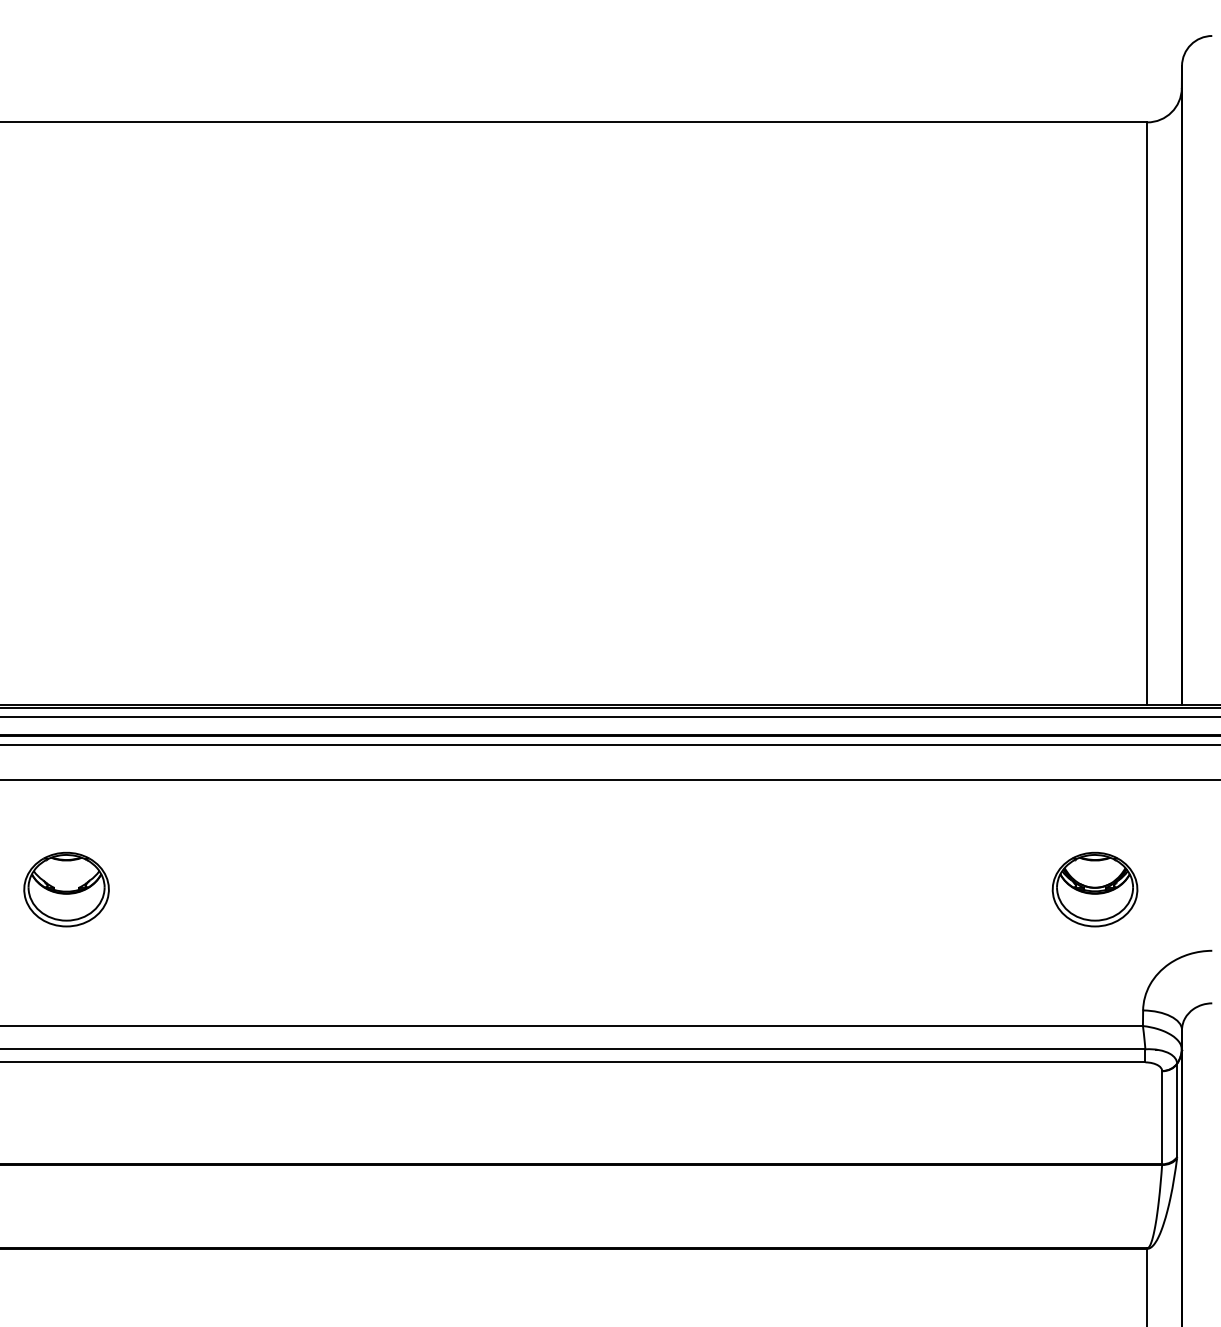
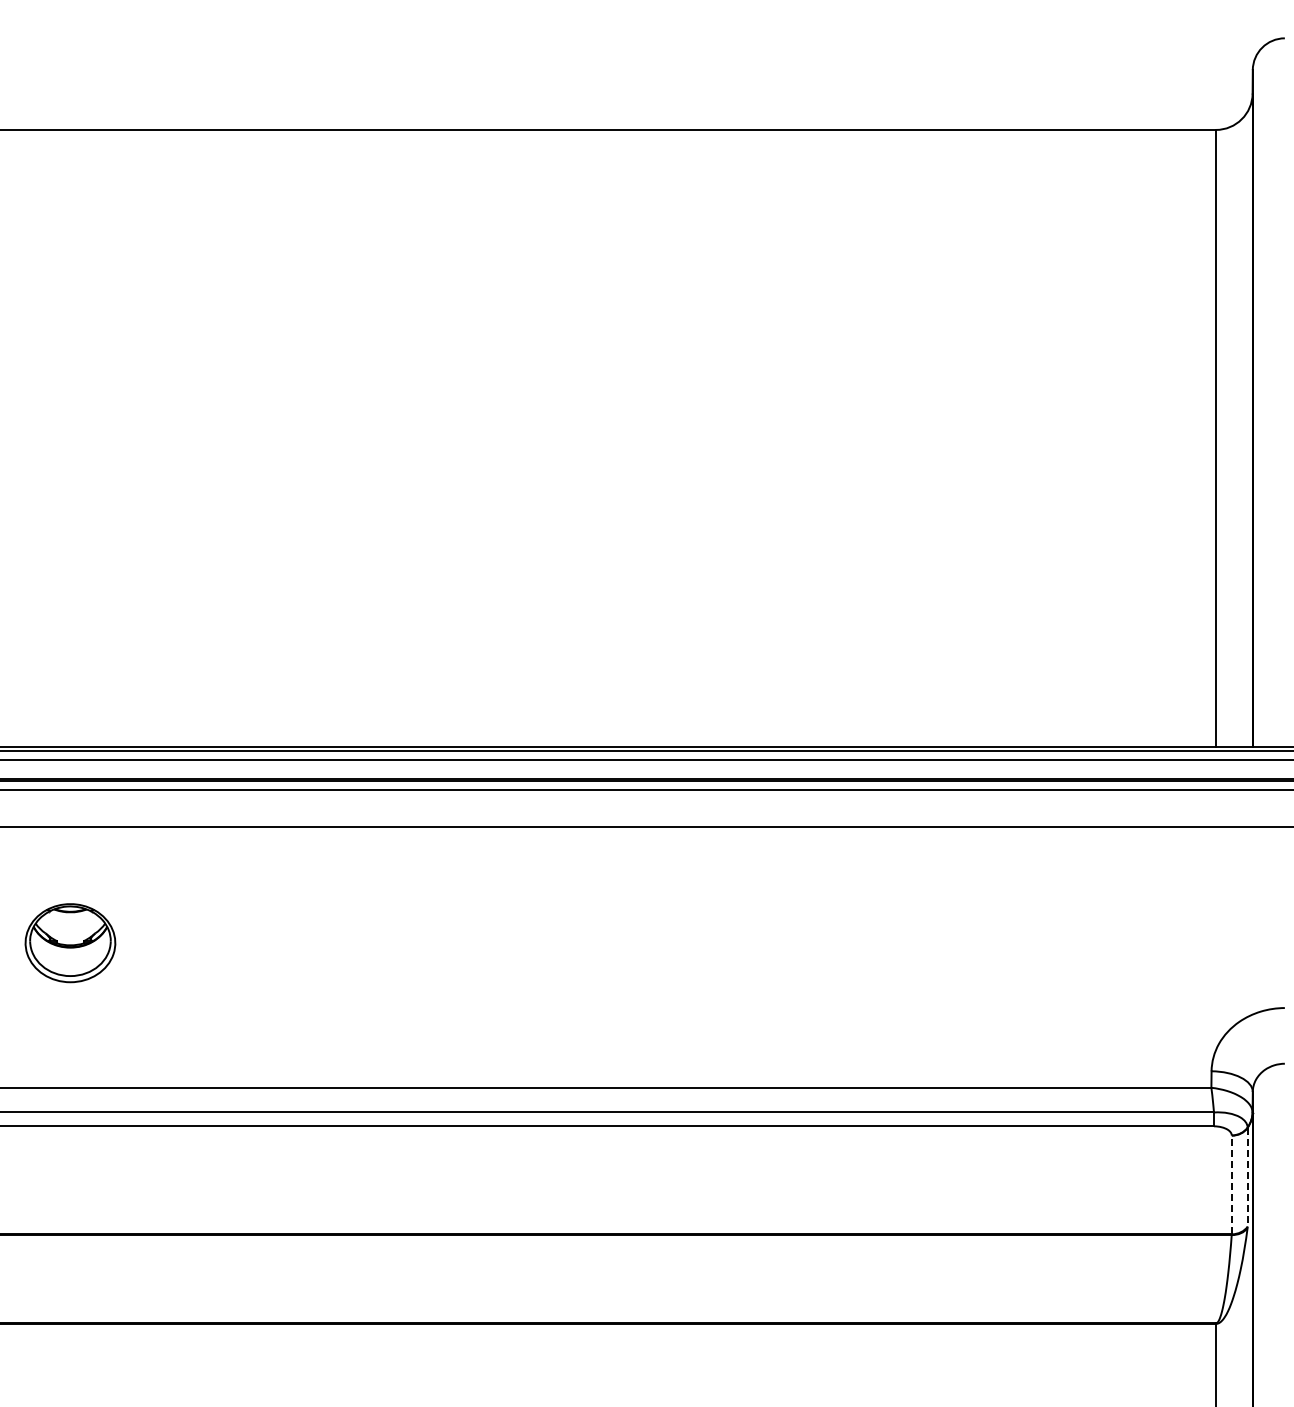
part: (1094, 889) -> (1160, 943), removed
line: (1177, 1110) -> (1247, 1177), solid -> dashed
line: (1161, 1117) -> (1231, 1184), solid -> dashed

